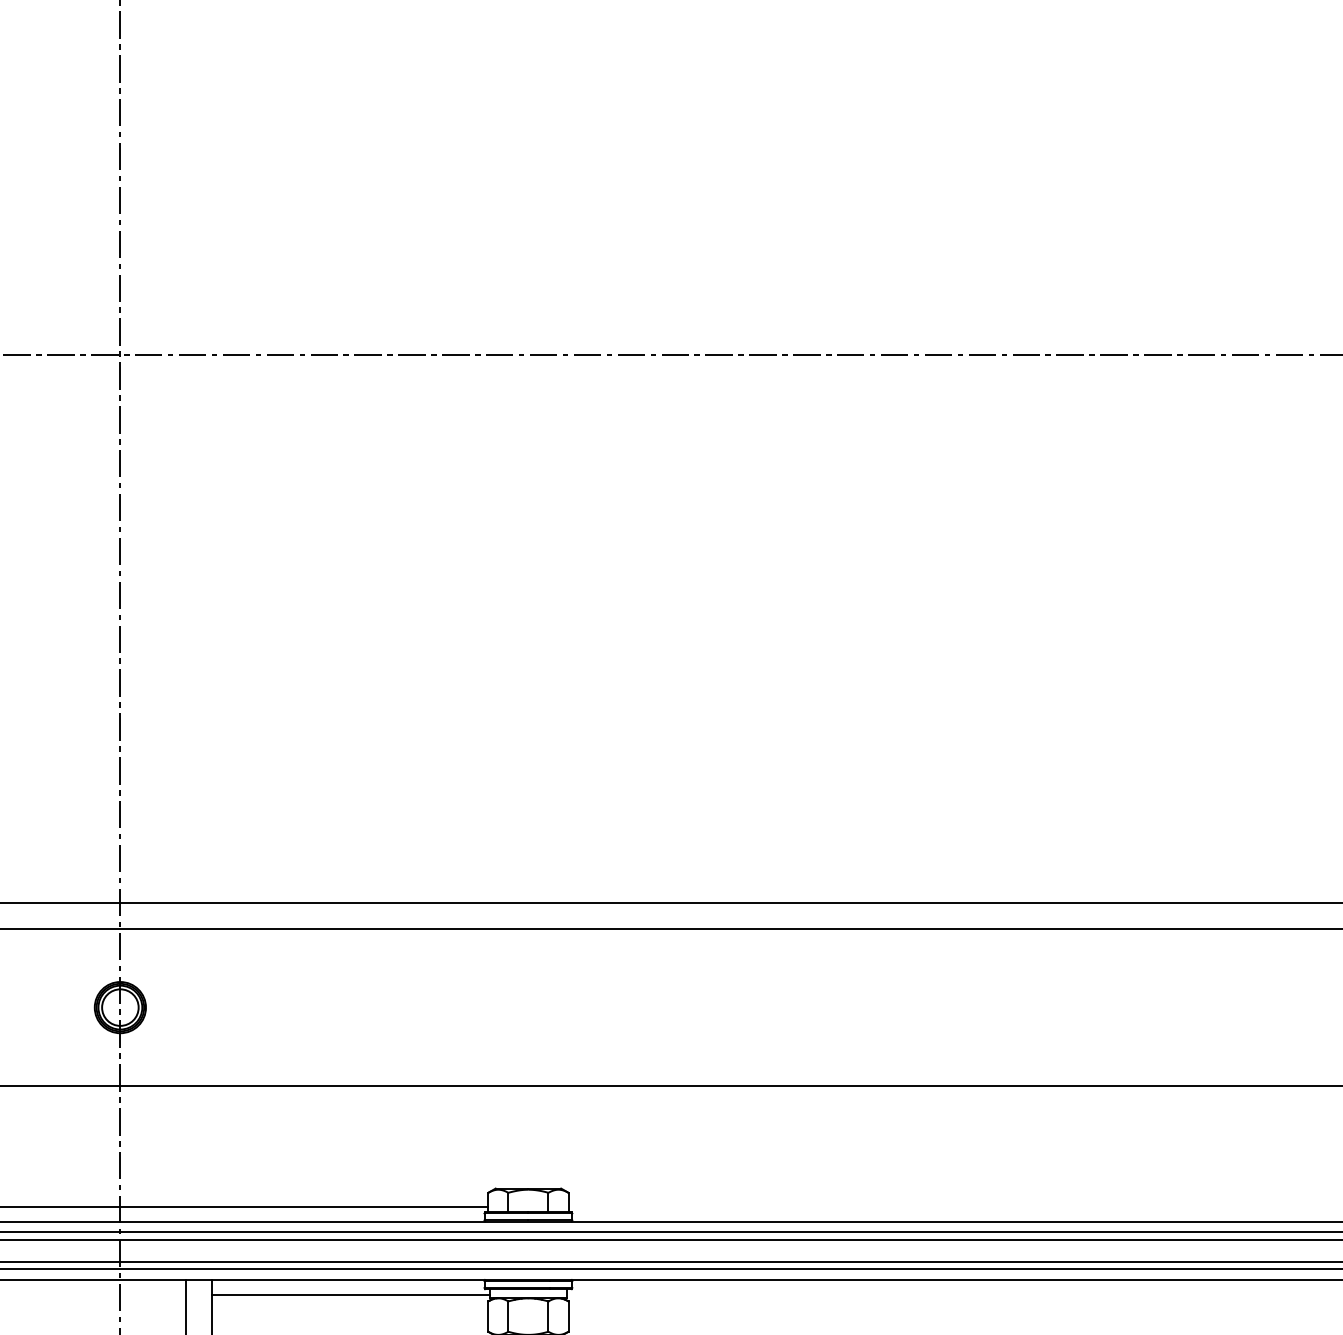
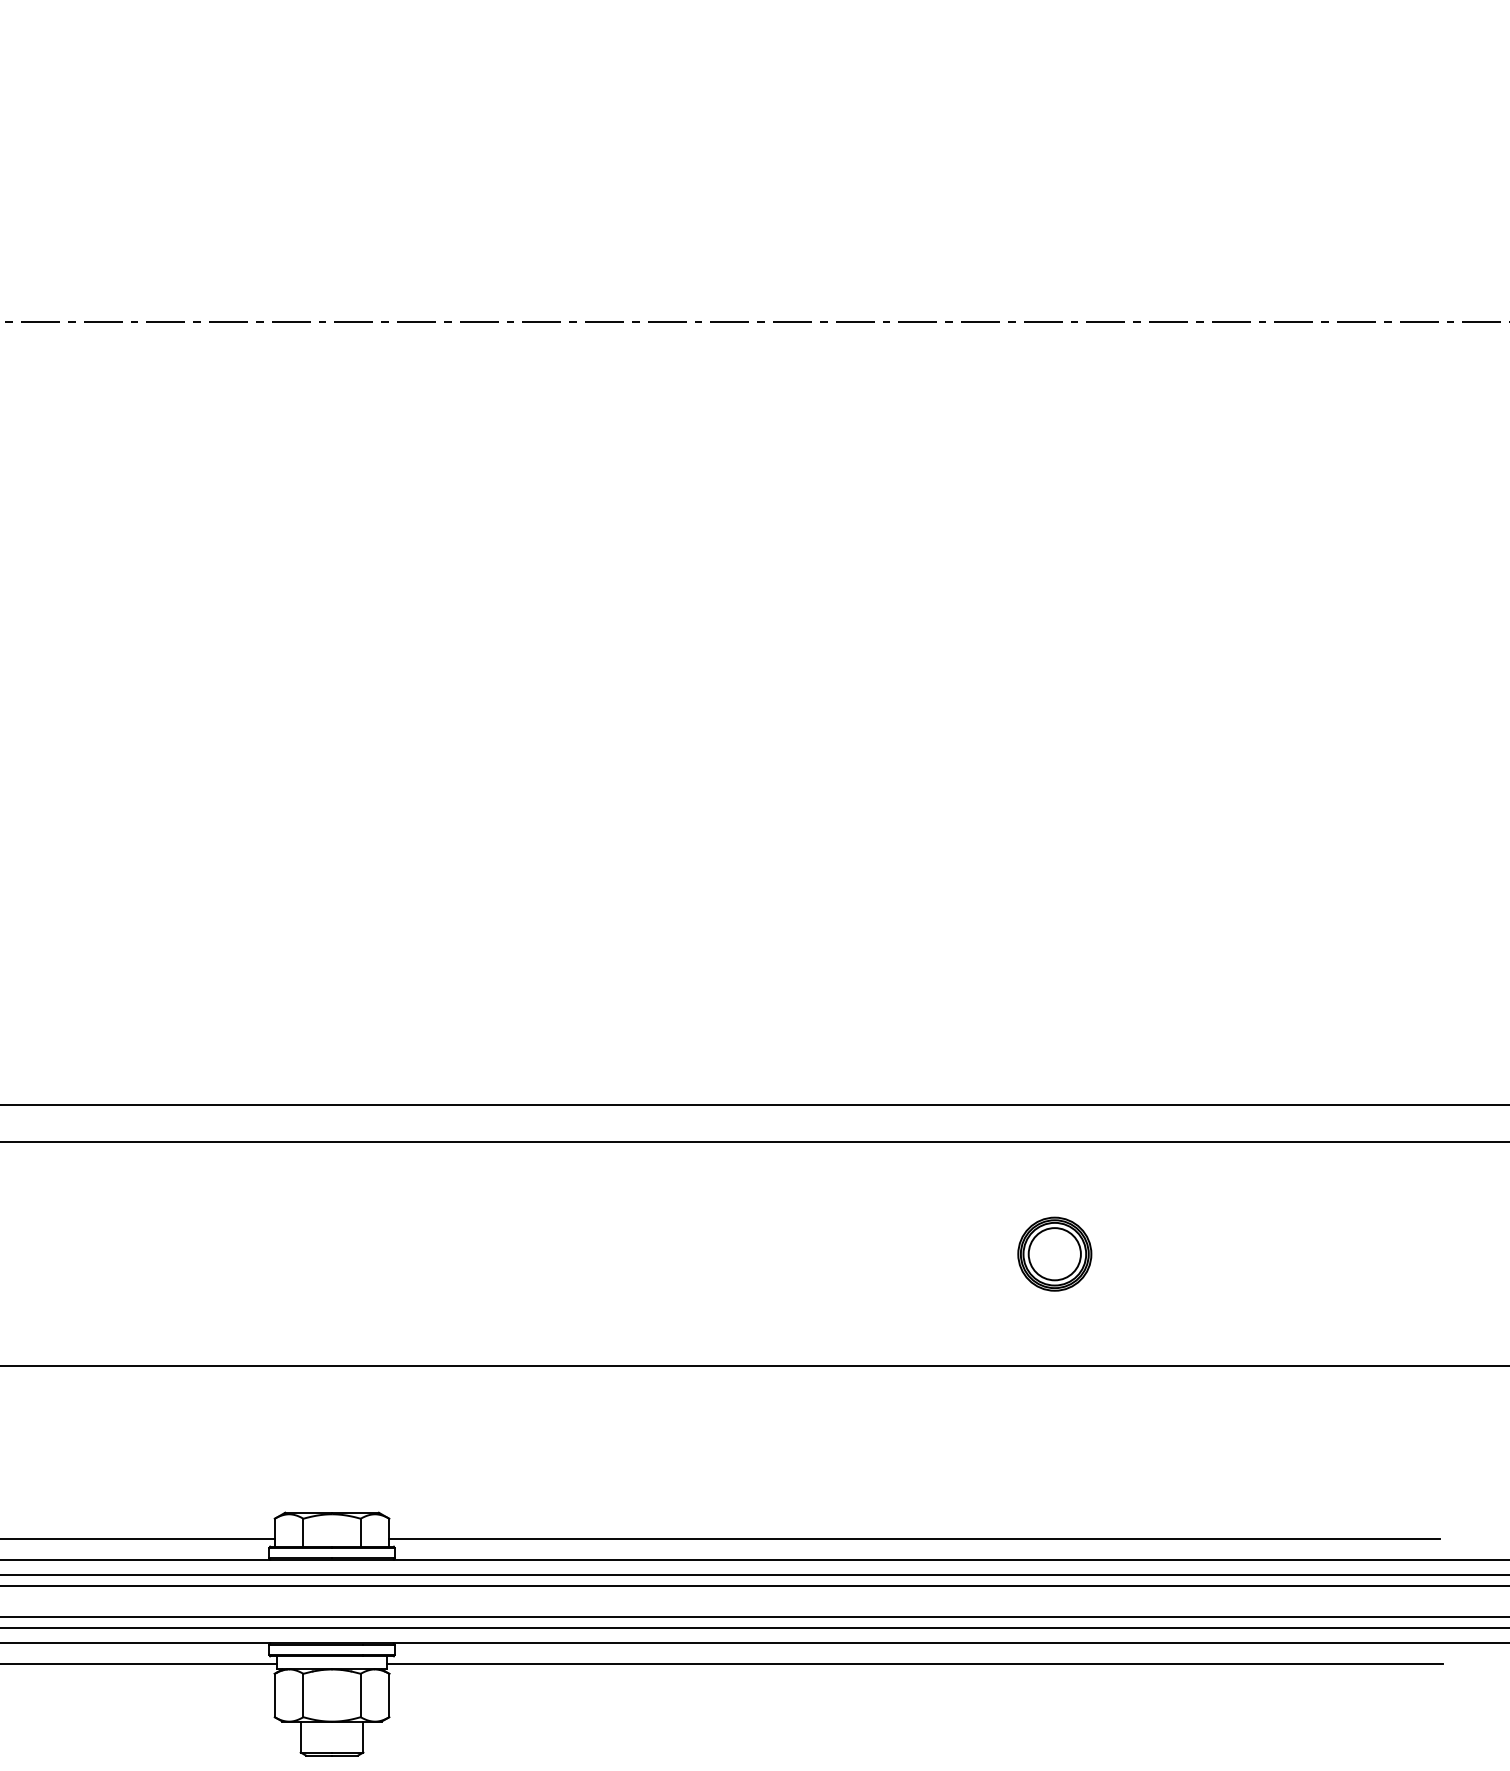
part: (1034, 1007) -> (1054, 1254), added
line: (936, 1206) -> (914, 1538), added
line: (936, 1294) -> (914, 1663), added

